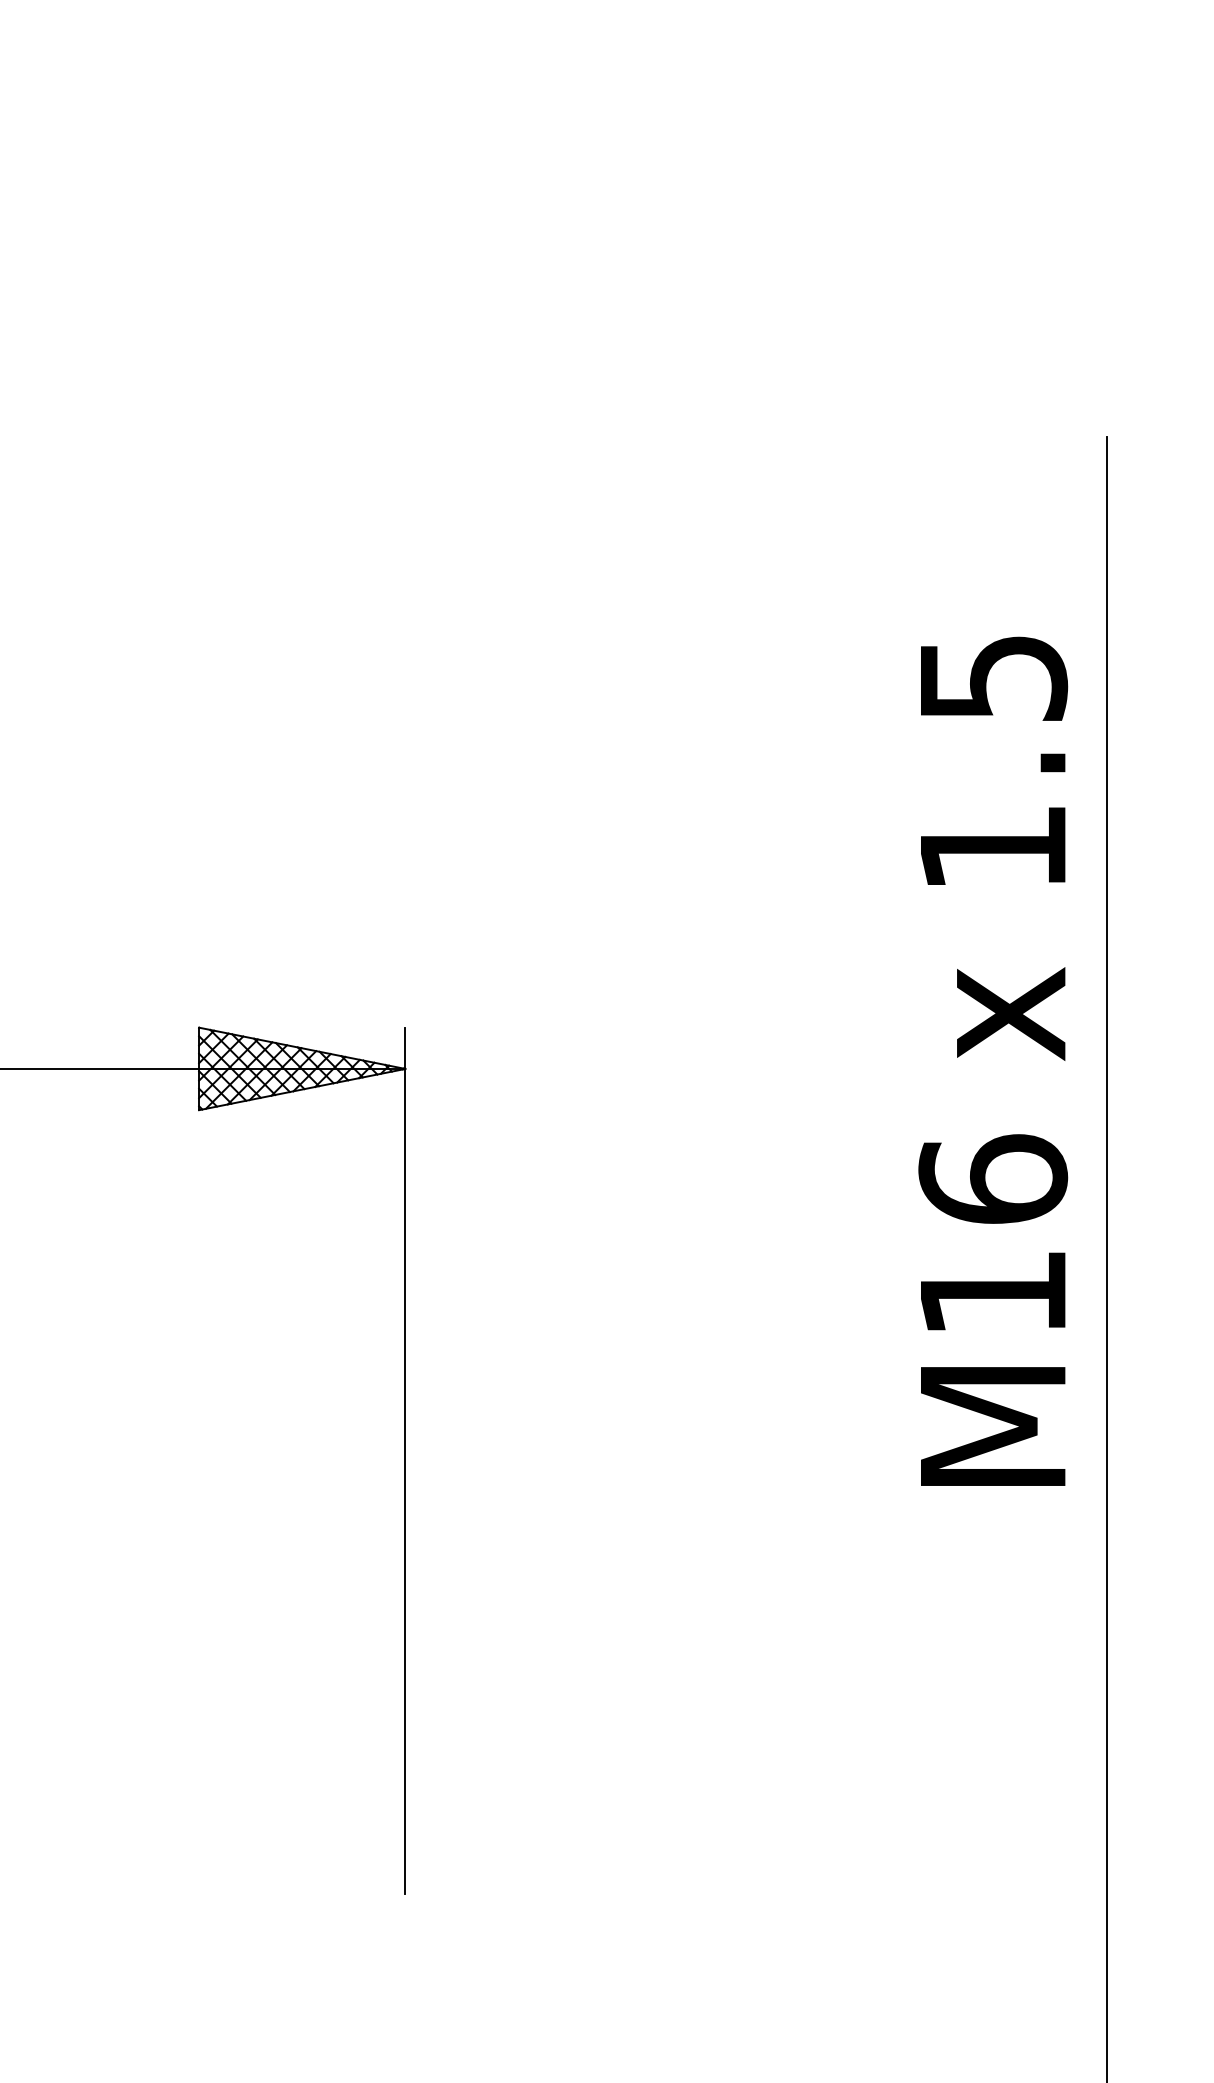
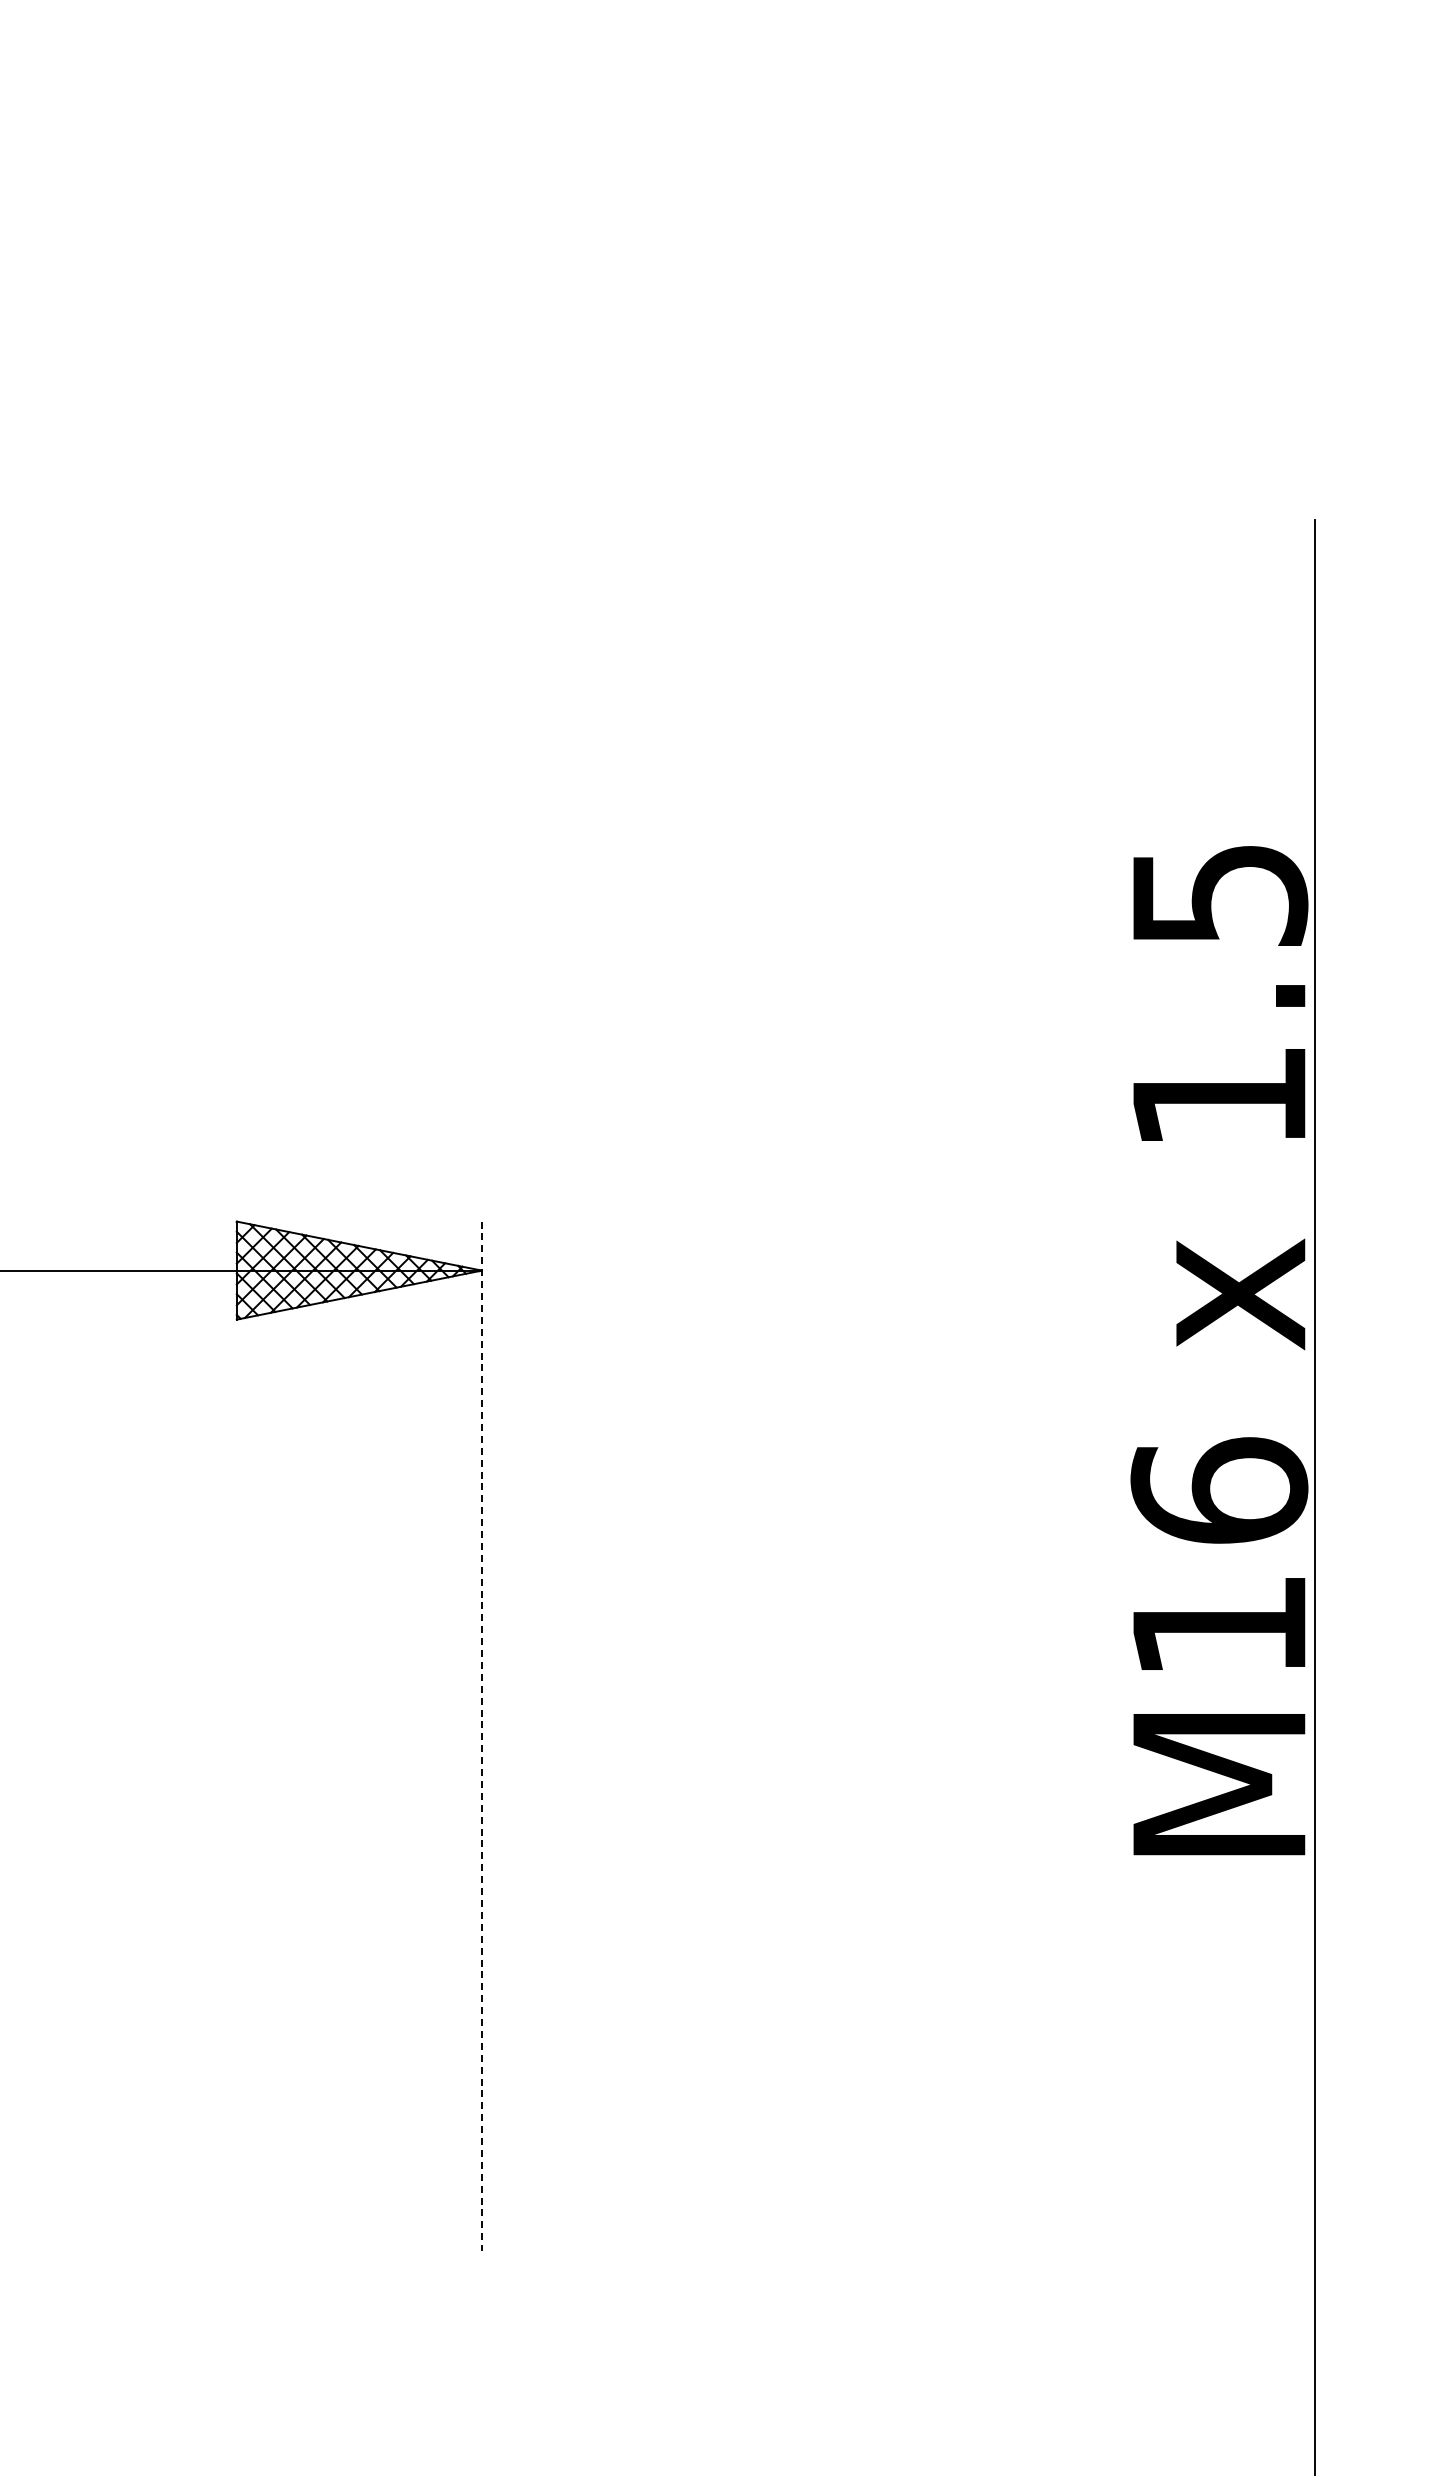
text: (993, 1061) -> (1219, 1350), moved
line: (405, 1460) -> (481, 1736), solid -> dashed

